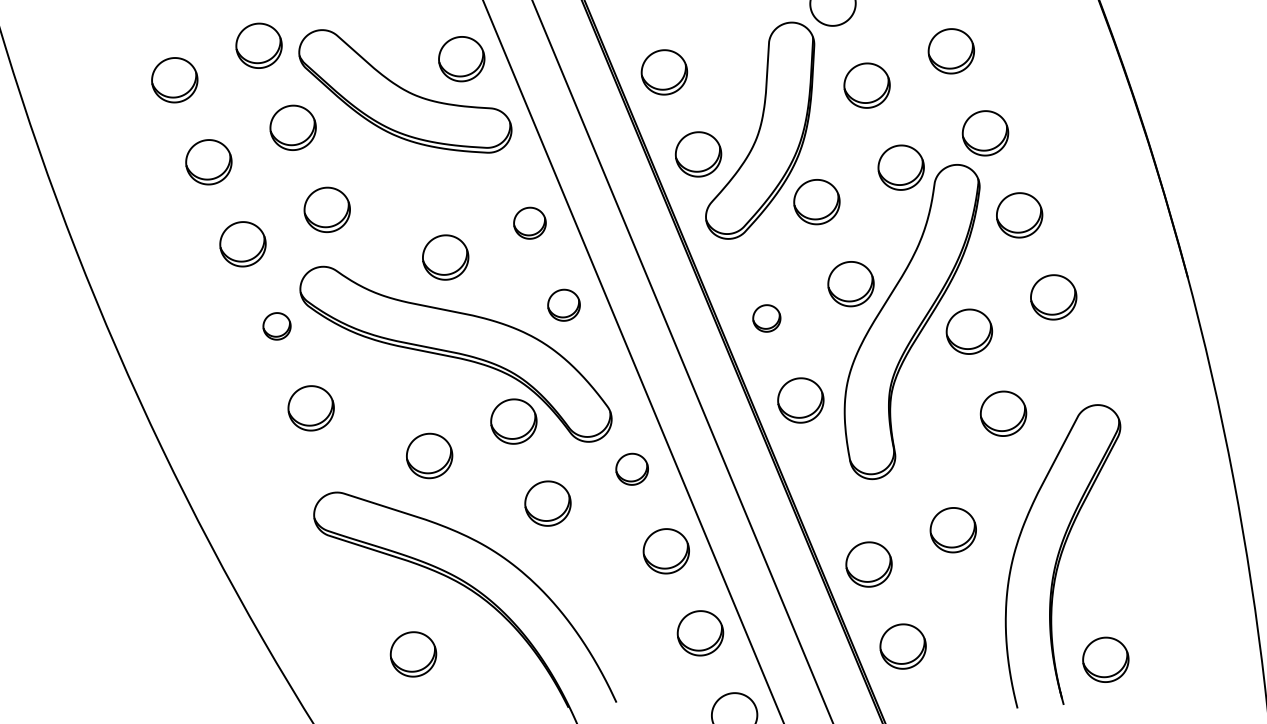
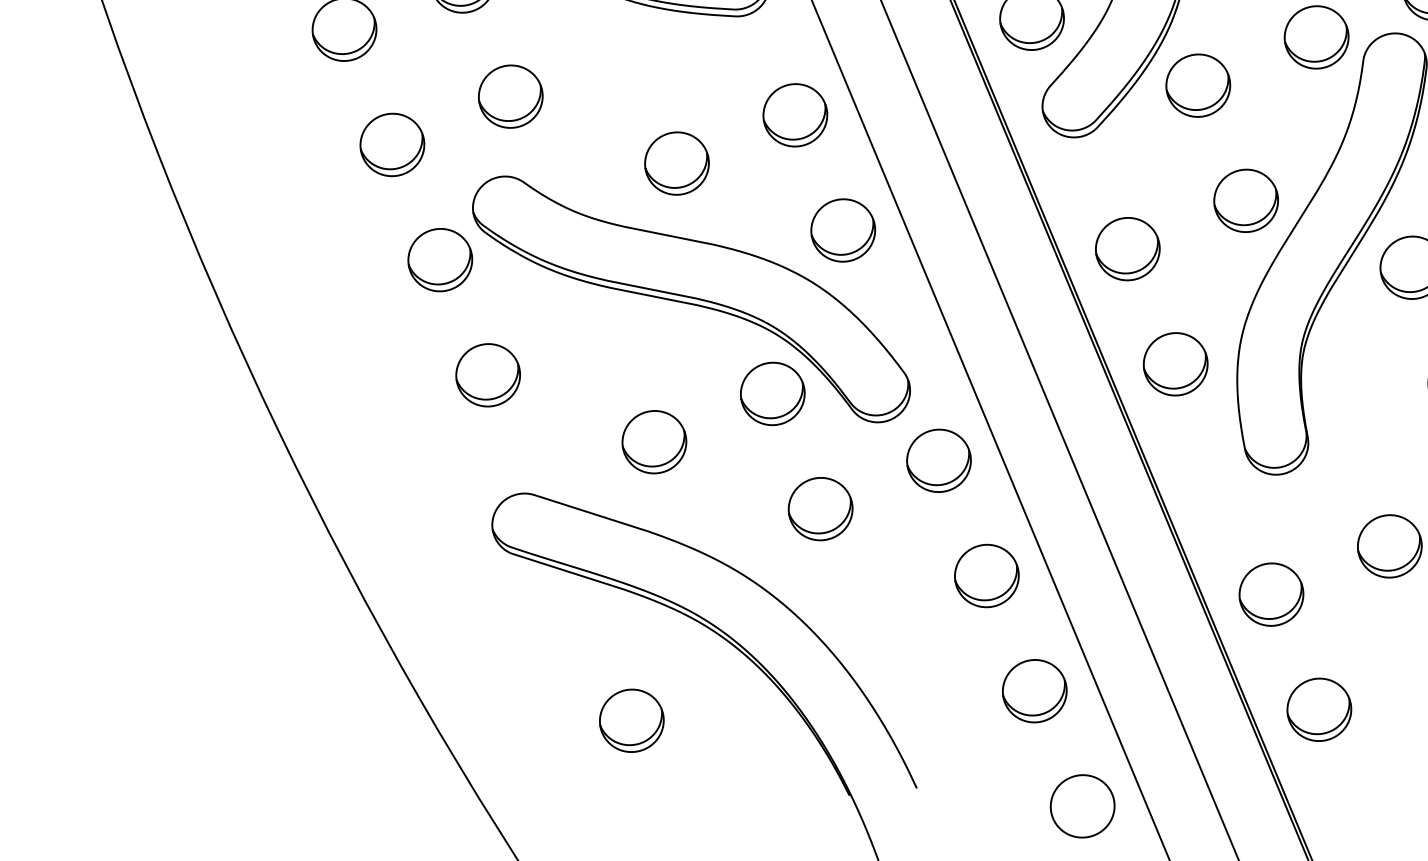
part: (529, 223) -> (794, 115), size x1.43
part: (563, 305) -> (842, 230), size x1.43
part: (766, 318) -> (1127, 249), size x1.67
part: (276, 326) -> (439, 260), size x1.67
part: (631, 469) -> (937, 461), size x1.43

